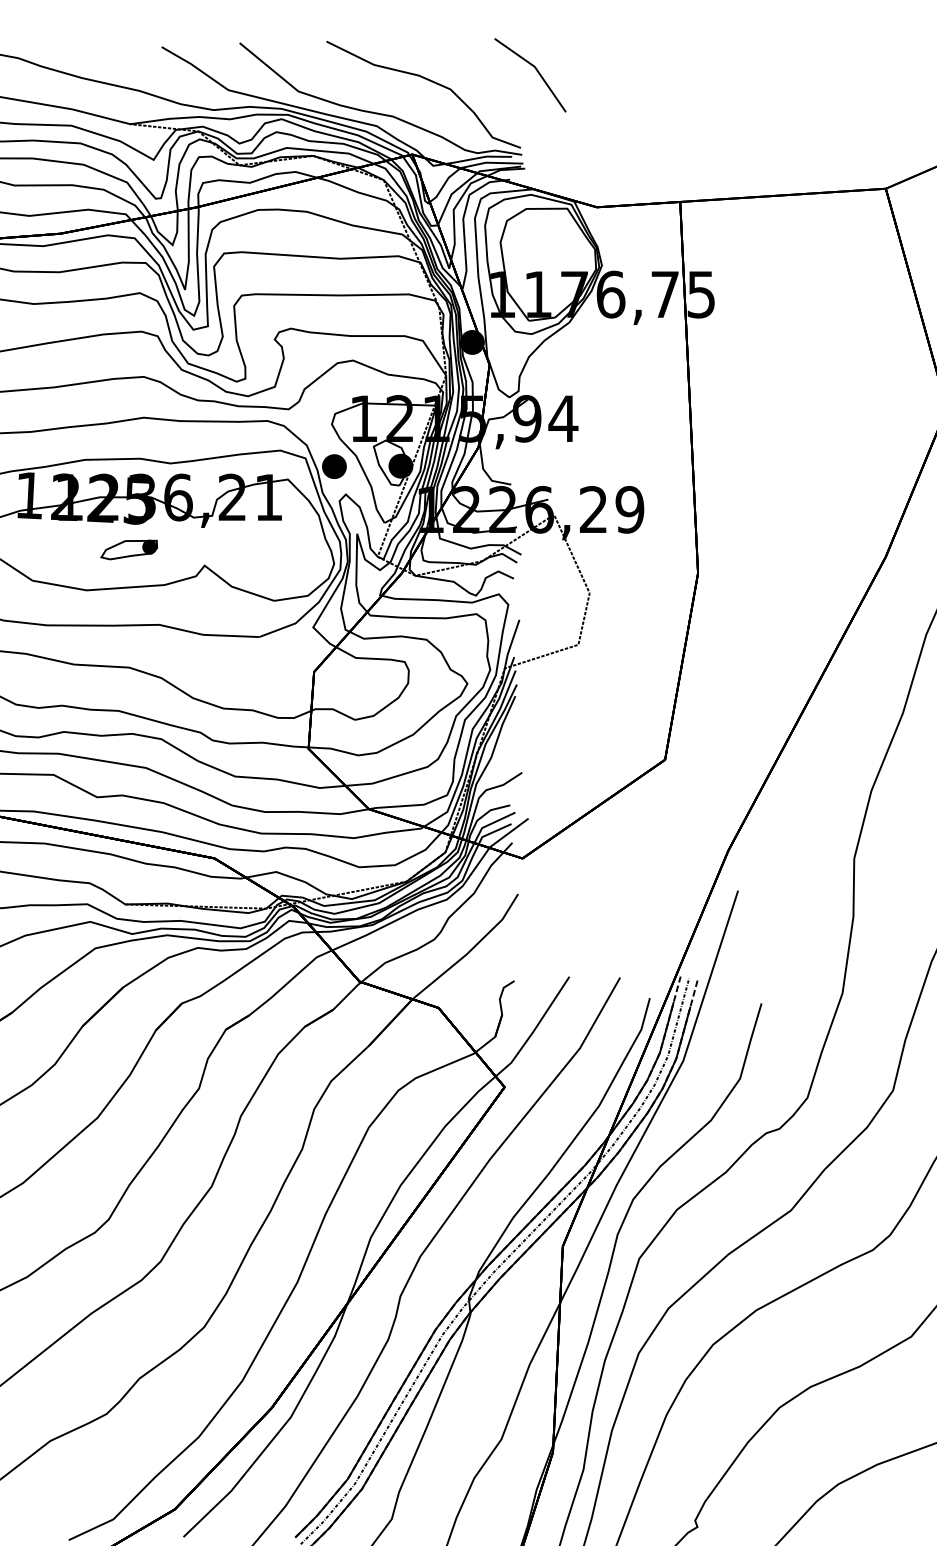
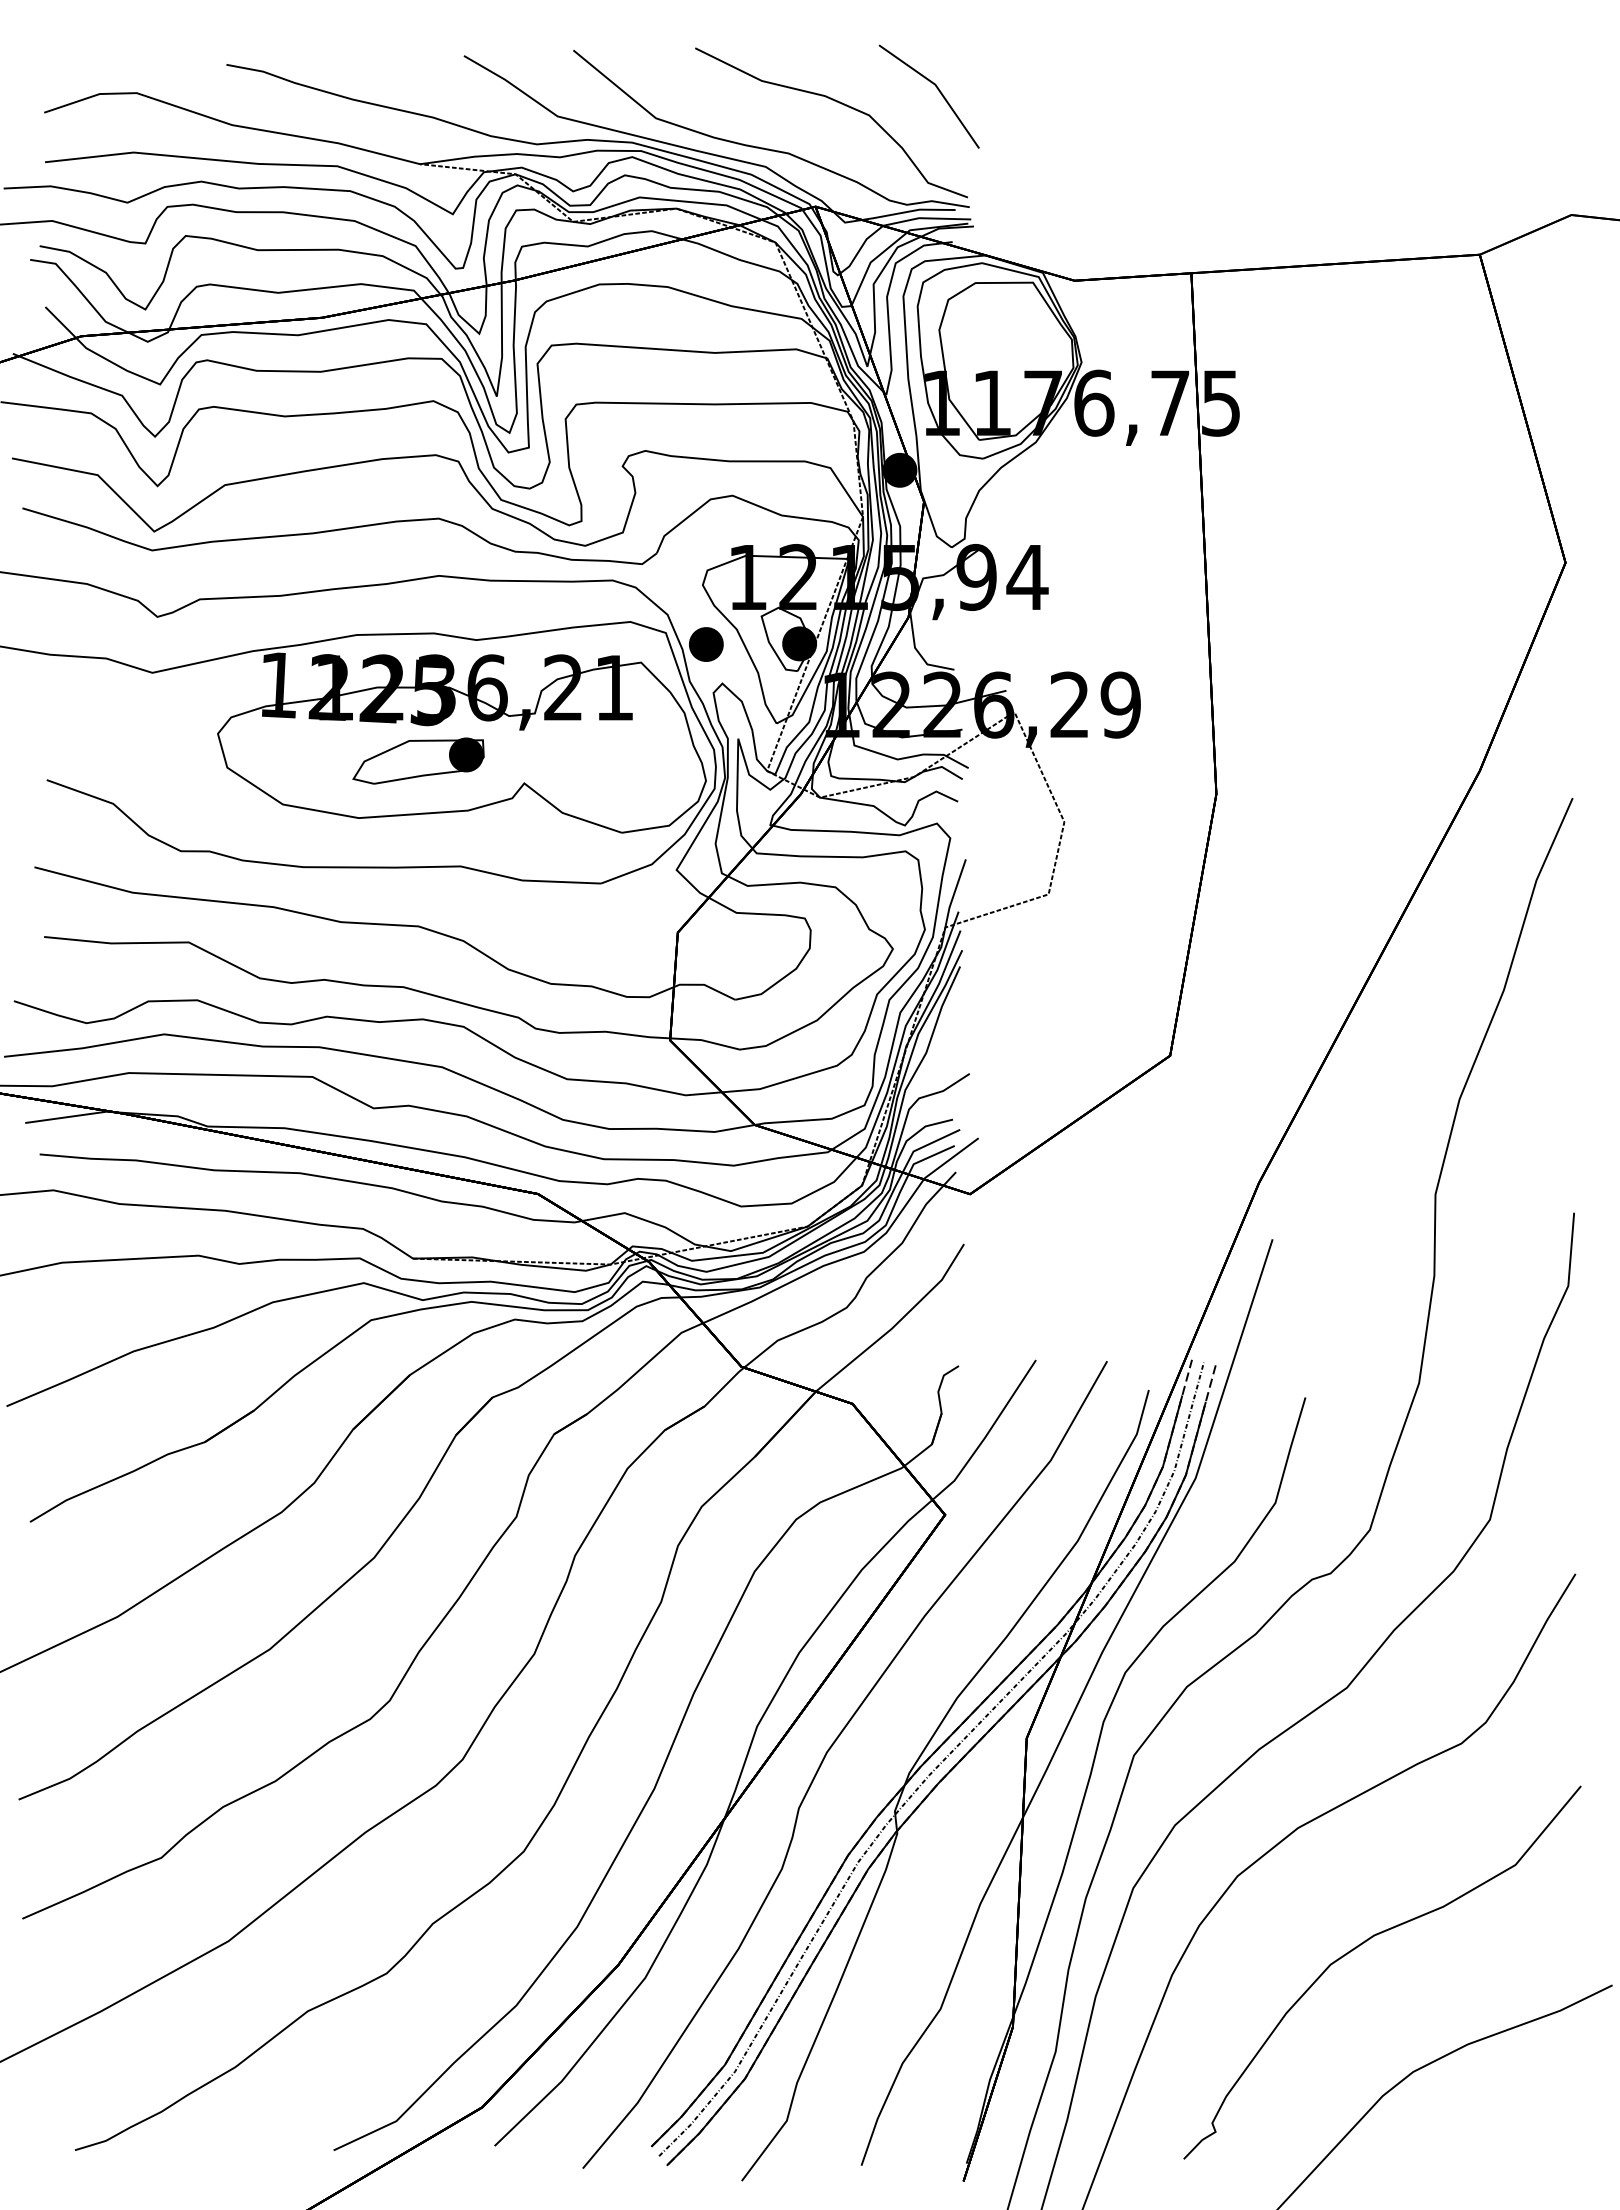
line: (537, 71) -> (938, 91), moved
part: (129, 549) -> (418, 760), size x1.67

